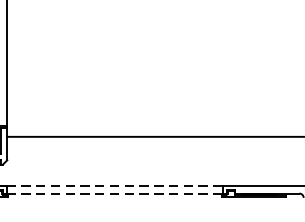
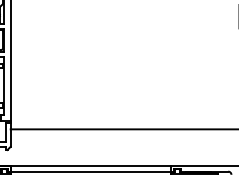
line: (114, 185) -> (90, 165), dashed -> solid
line: (114, 194) -> (90, 172), dashed -> solid

